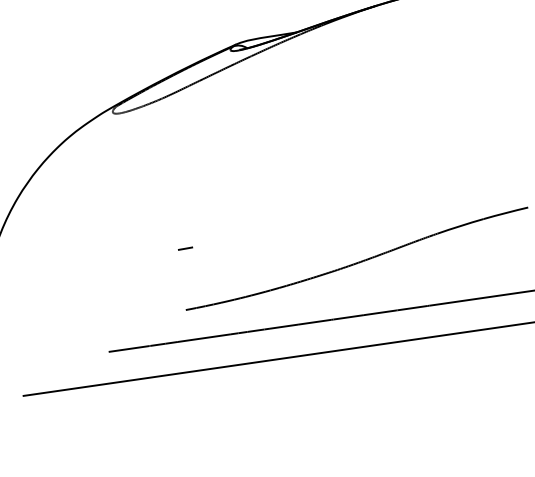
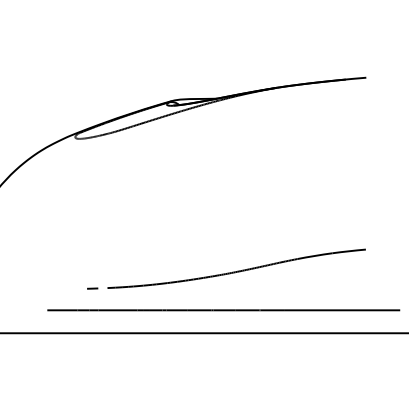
line: (185, 248) -> (92, 288), moved

